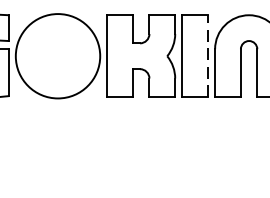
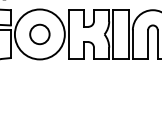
line: (207, 54) -> (128, 33), dashed -> solid
circle: (57, 56) -> (39, 34), added

